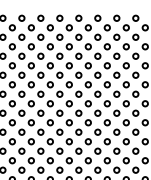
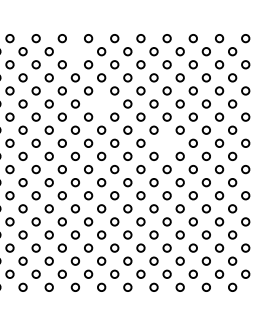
circle: (49, 27) -> (74, 51), removed
circle: (69, 65) -> (101, 103), removed
circle: (116, 93) -> (166, 142), removed

